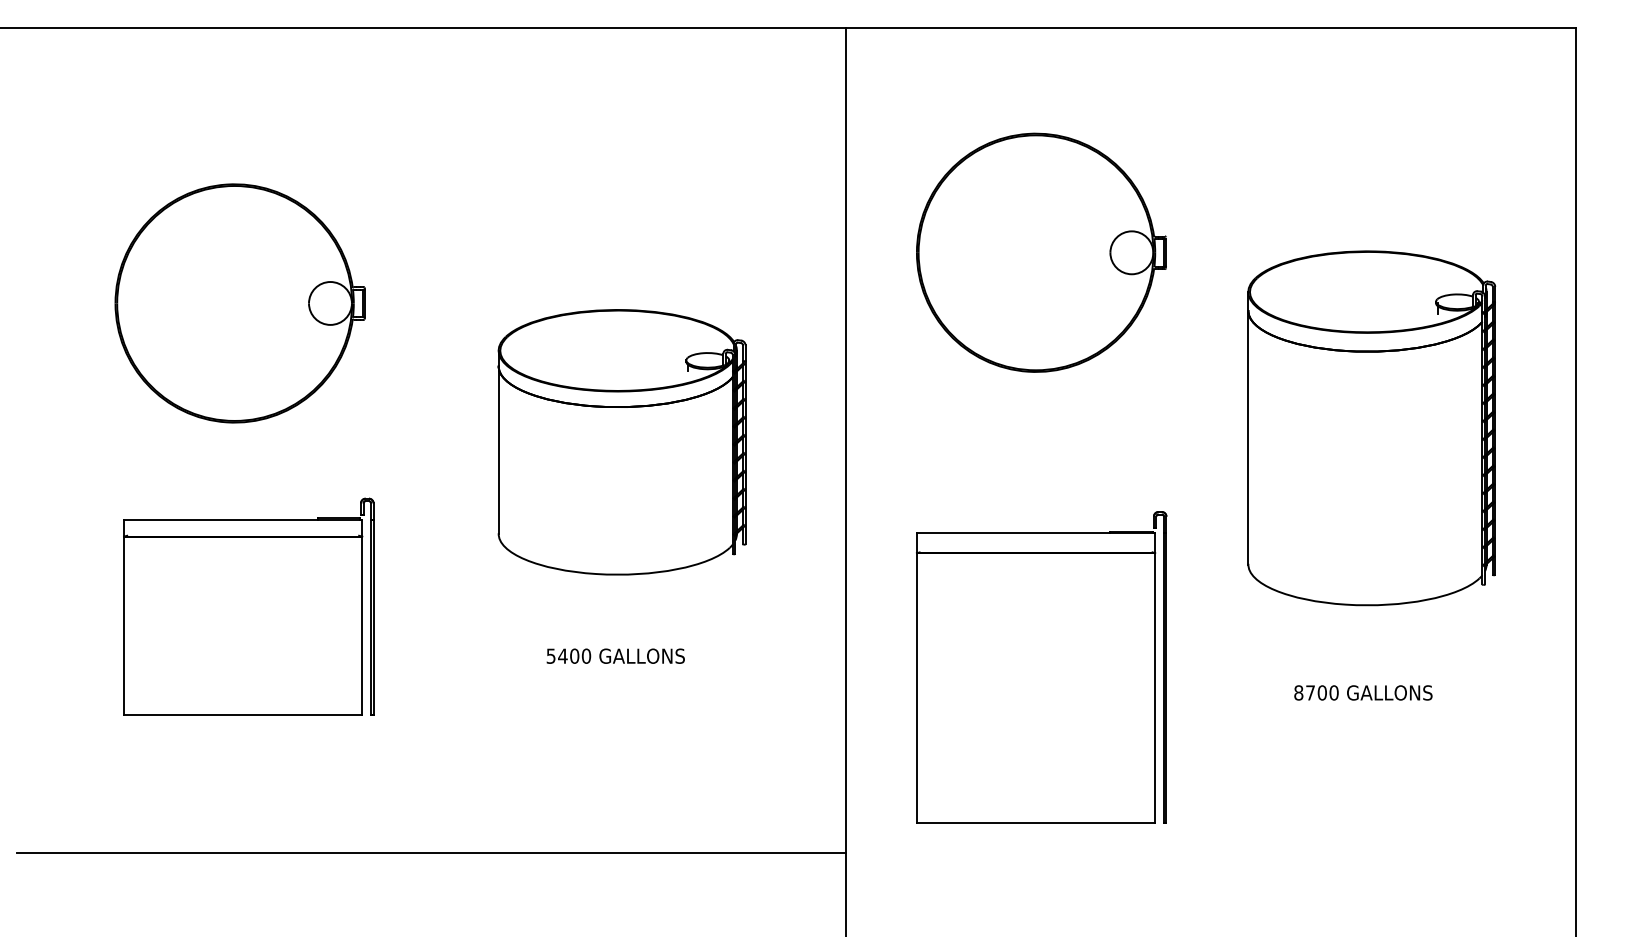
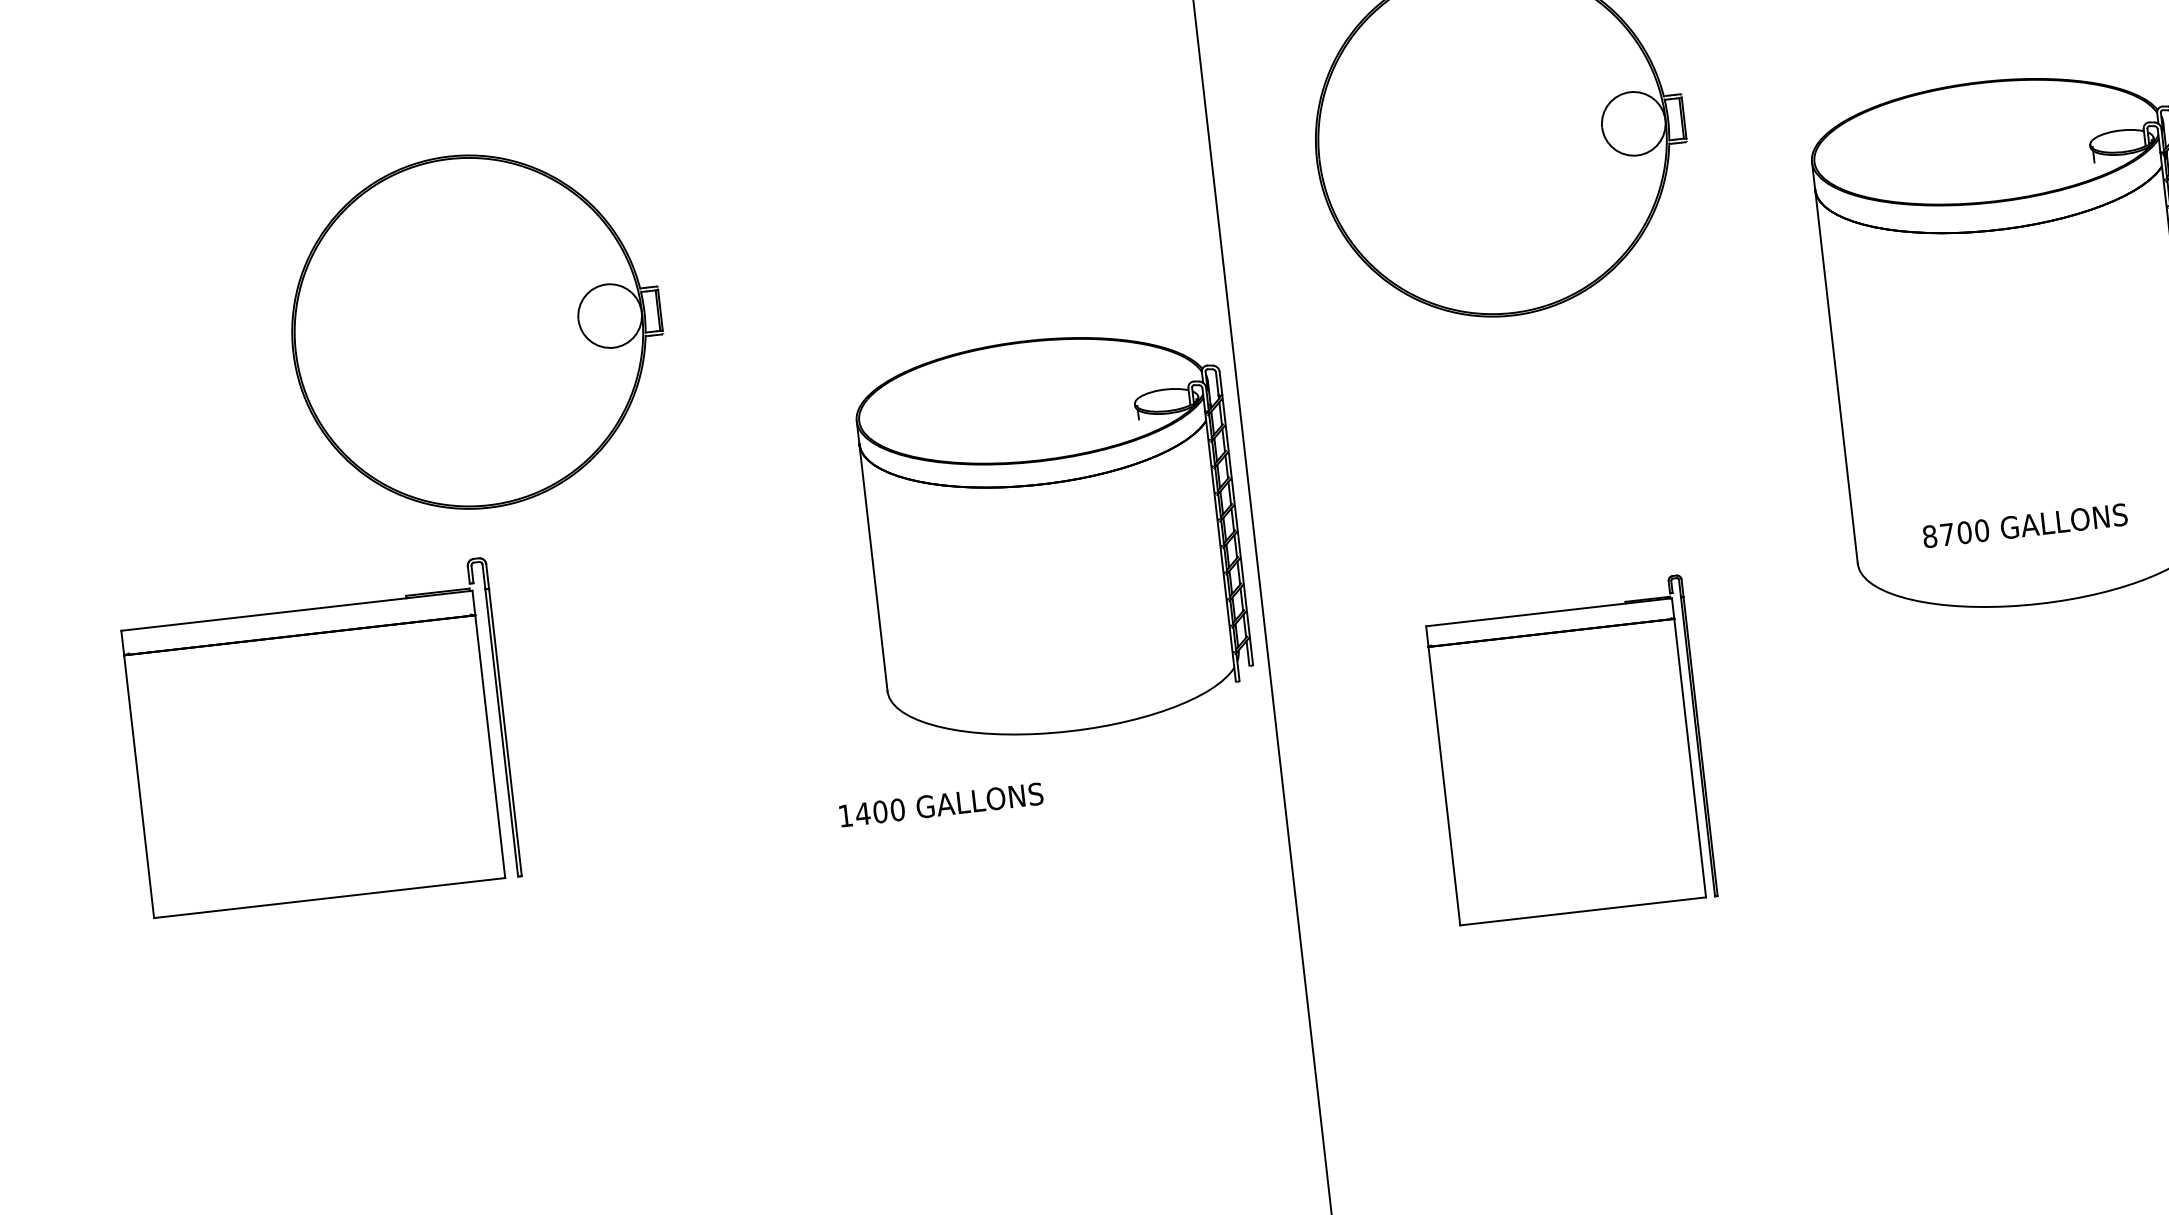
part: (239, 303) -> (476, 331), moved
part: (621, 442) -> (1053, 535), moved
part: (248, 606) -> (319, 737), moved
text: (550, 655) -> (844, 814), 5400 -> 1400
part: (1041, 667) -> (1570, 750), size x0.7
text: (1363, 692) -> (2025, 525), moved
line: (431, 852) -> (702, 1125), removed

